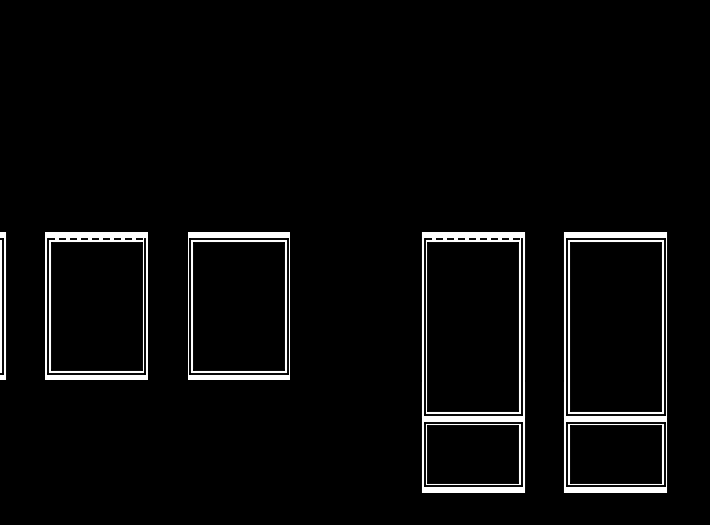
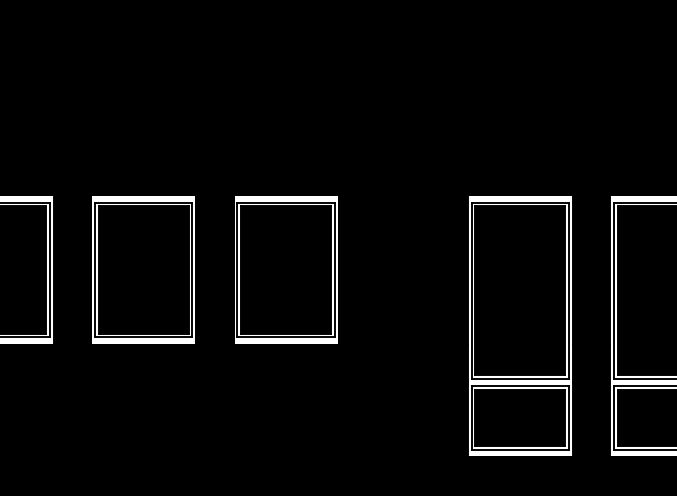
line: (96, 238) -> (143, 202), dashed -> solid
line: (473, 238) -> (520, 202), dashed -> solid

